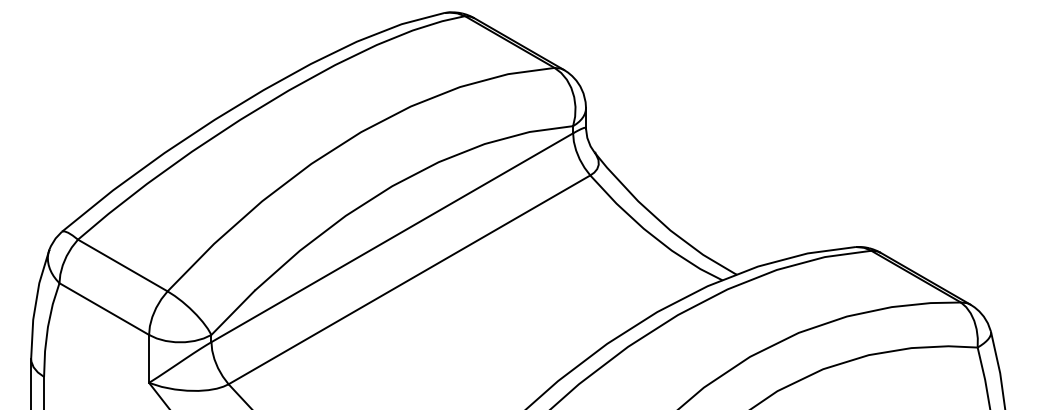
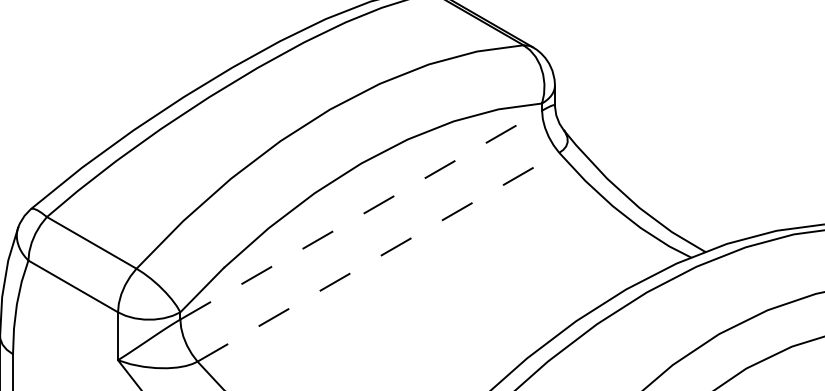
line: (392, 237) -> (361, 214), solid -> dashed
line: (409, 279) -> (378, 256), solid -> dashed

